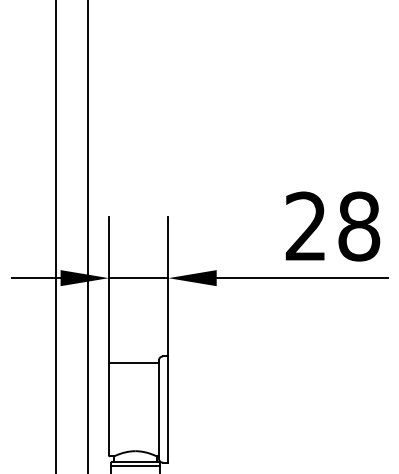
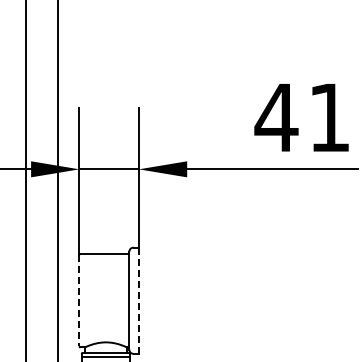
text: (331, 226) -> (301, 117), 28 -> 41
line: (108, 409) -> (78, 300), solid -> dashed
line: (168, 410) -> (138, 301), solid -> dashed

